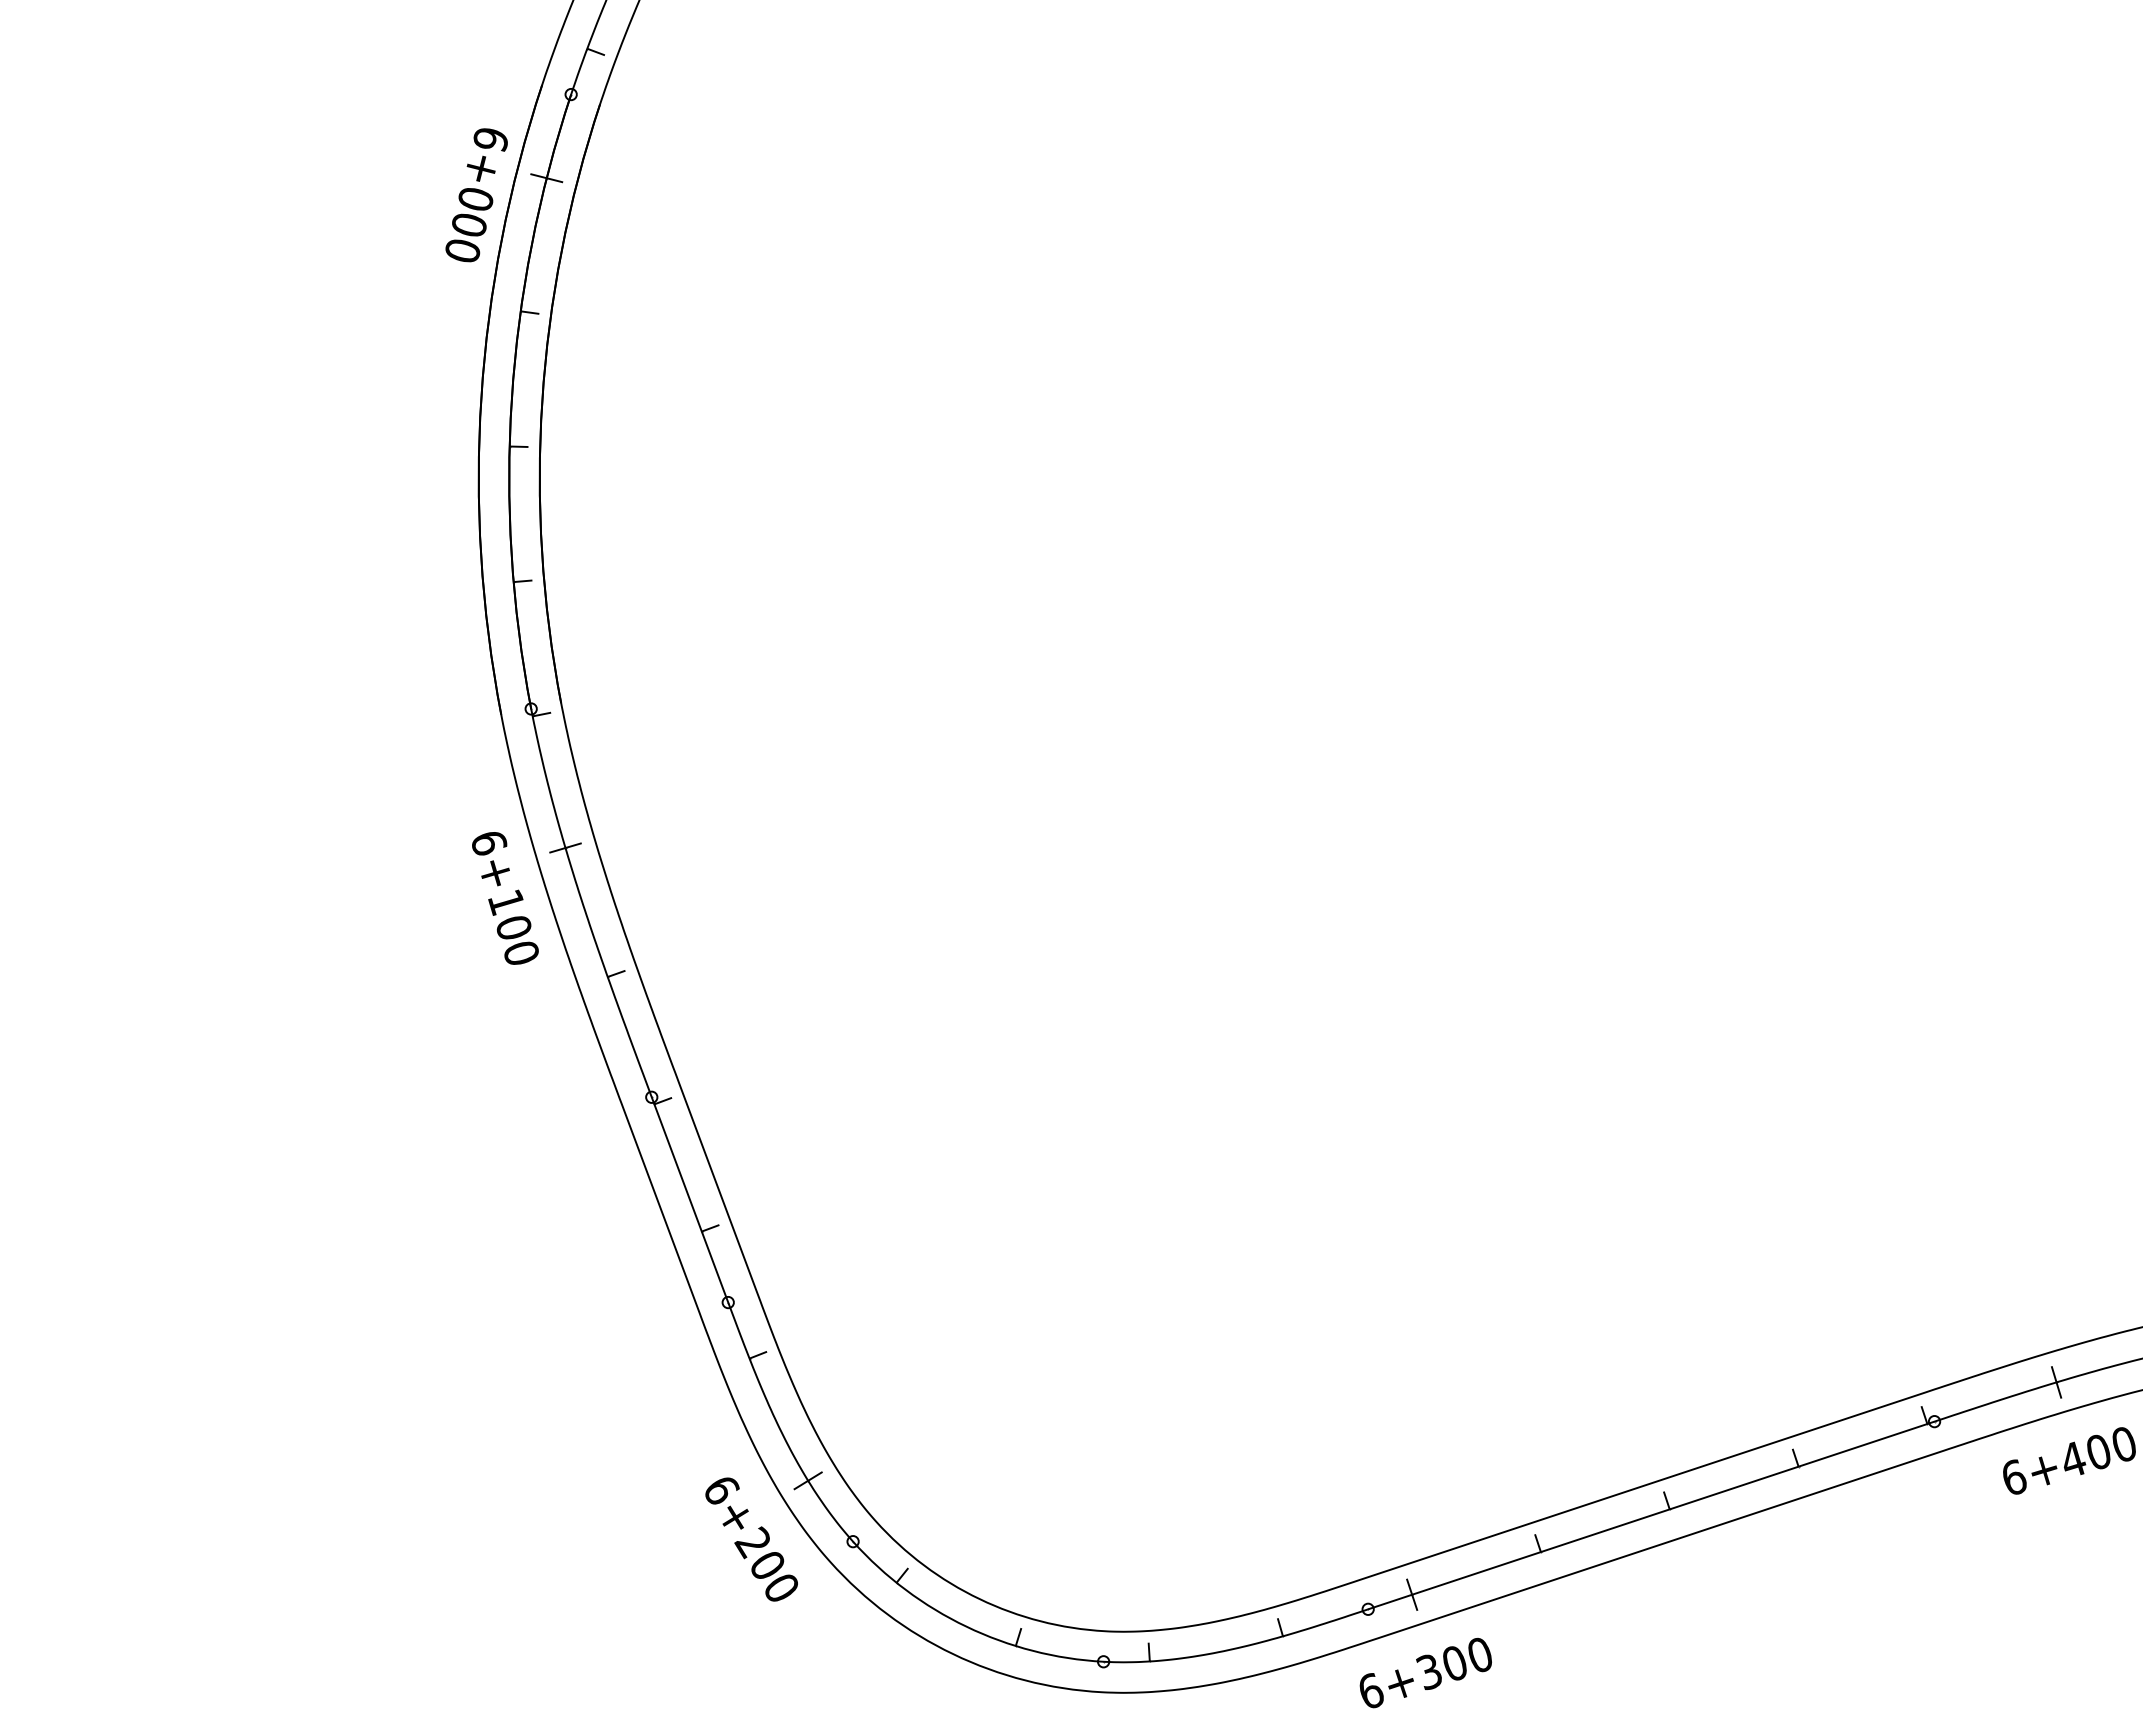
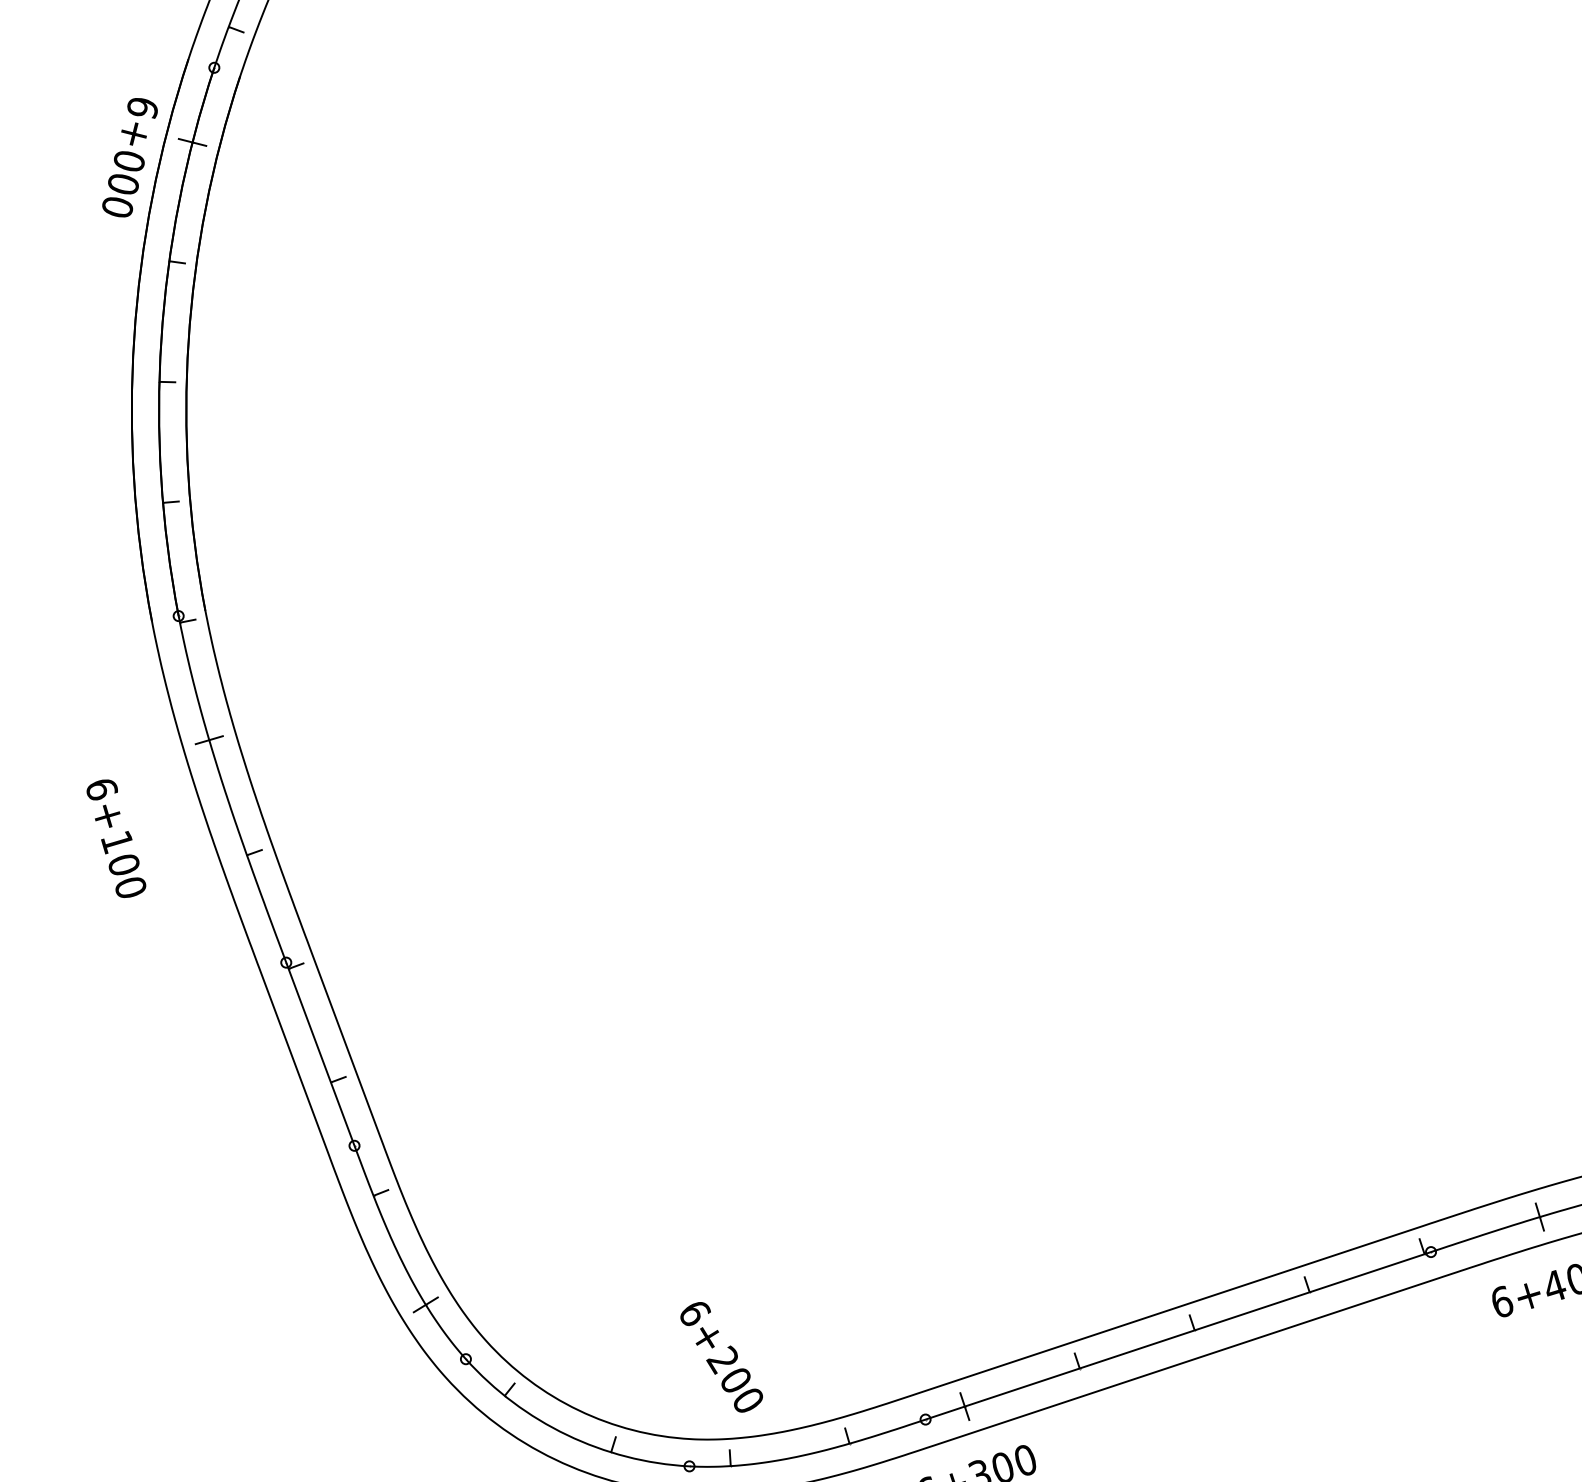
text: (505, 898) -> (116, 838), moved
text: (751, 1539) -> (721, 1357), moved

